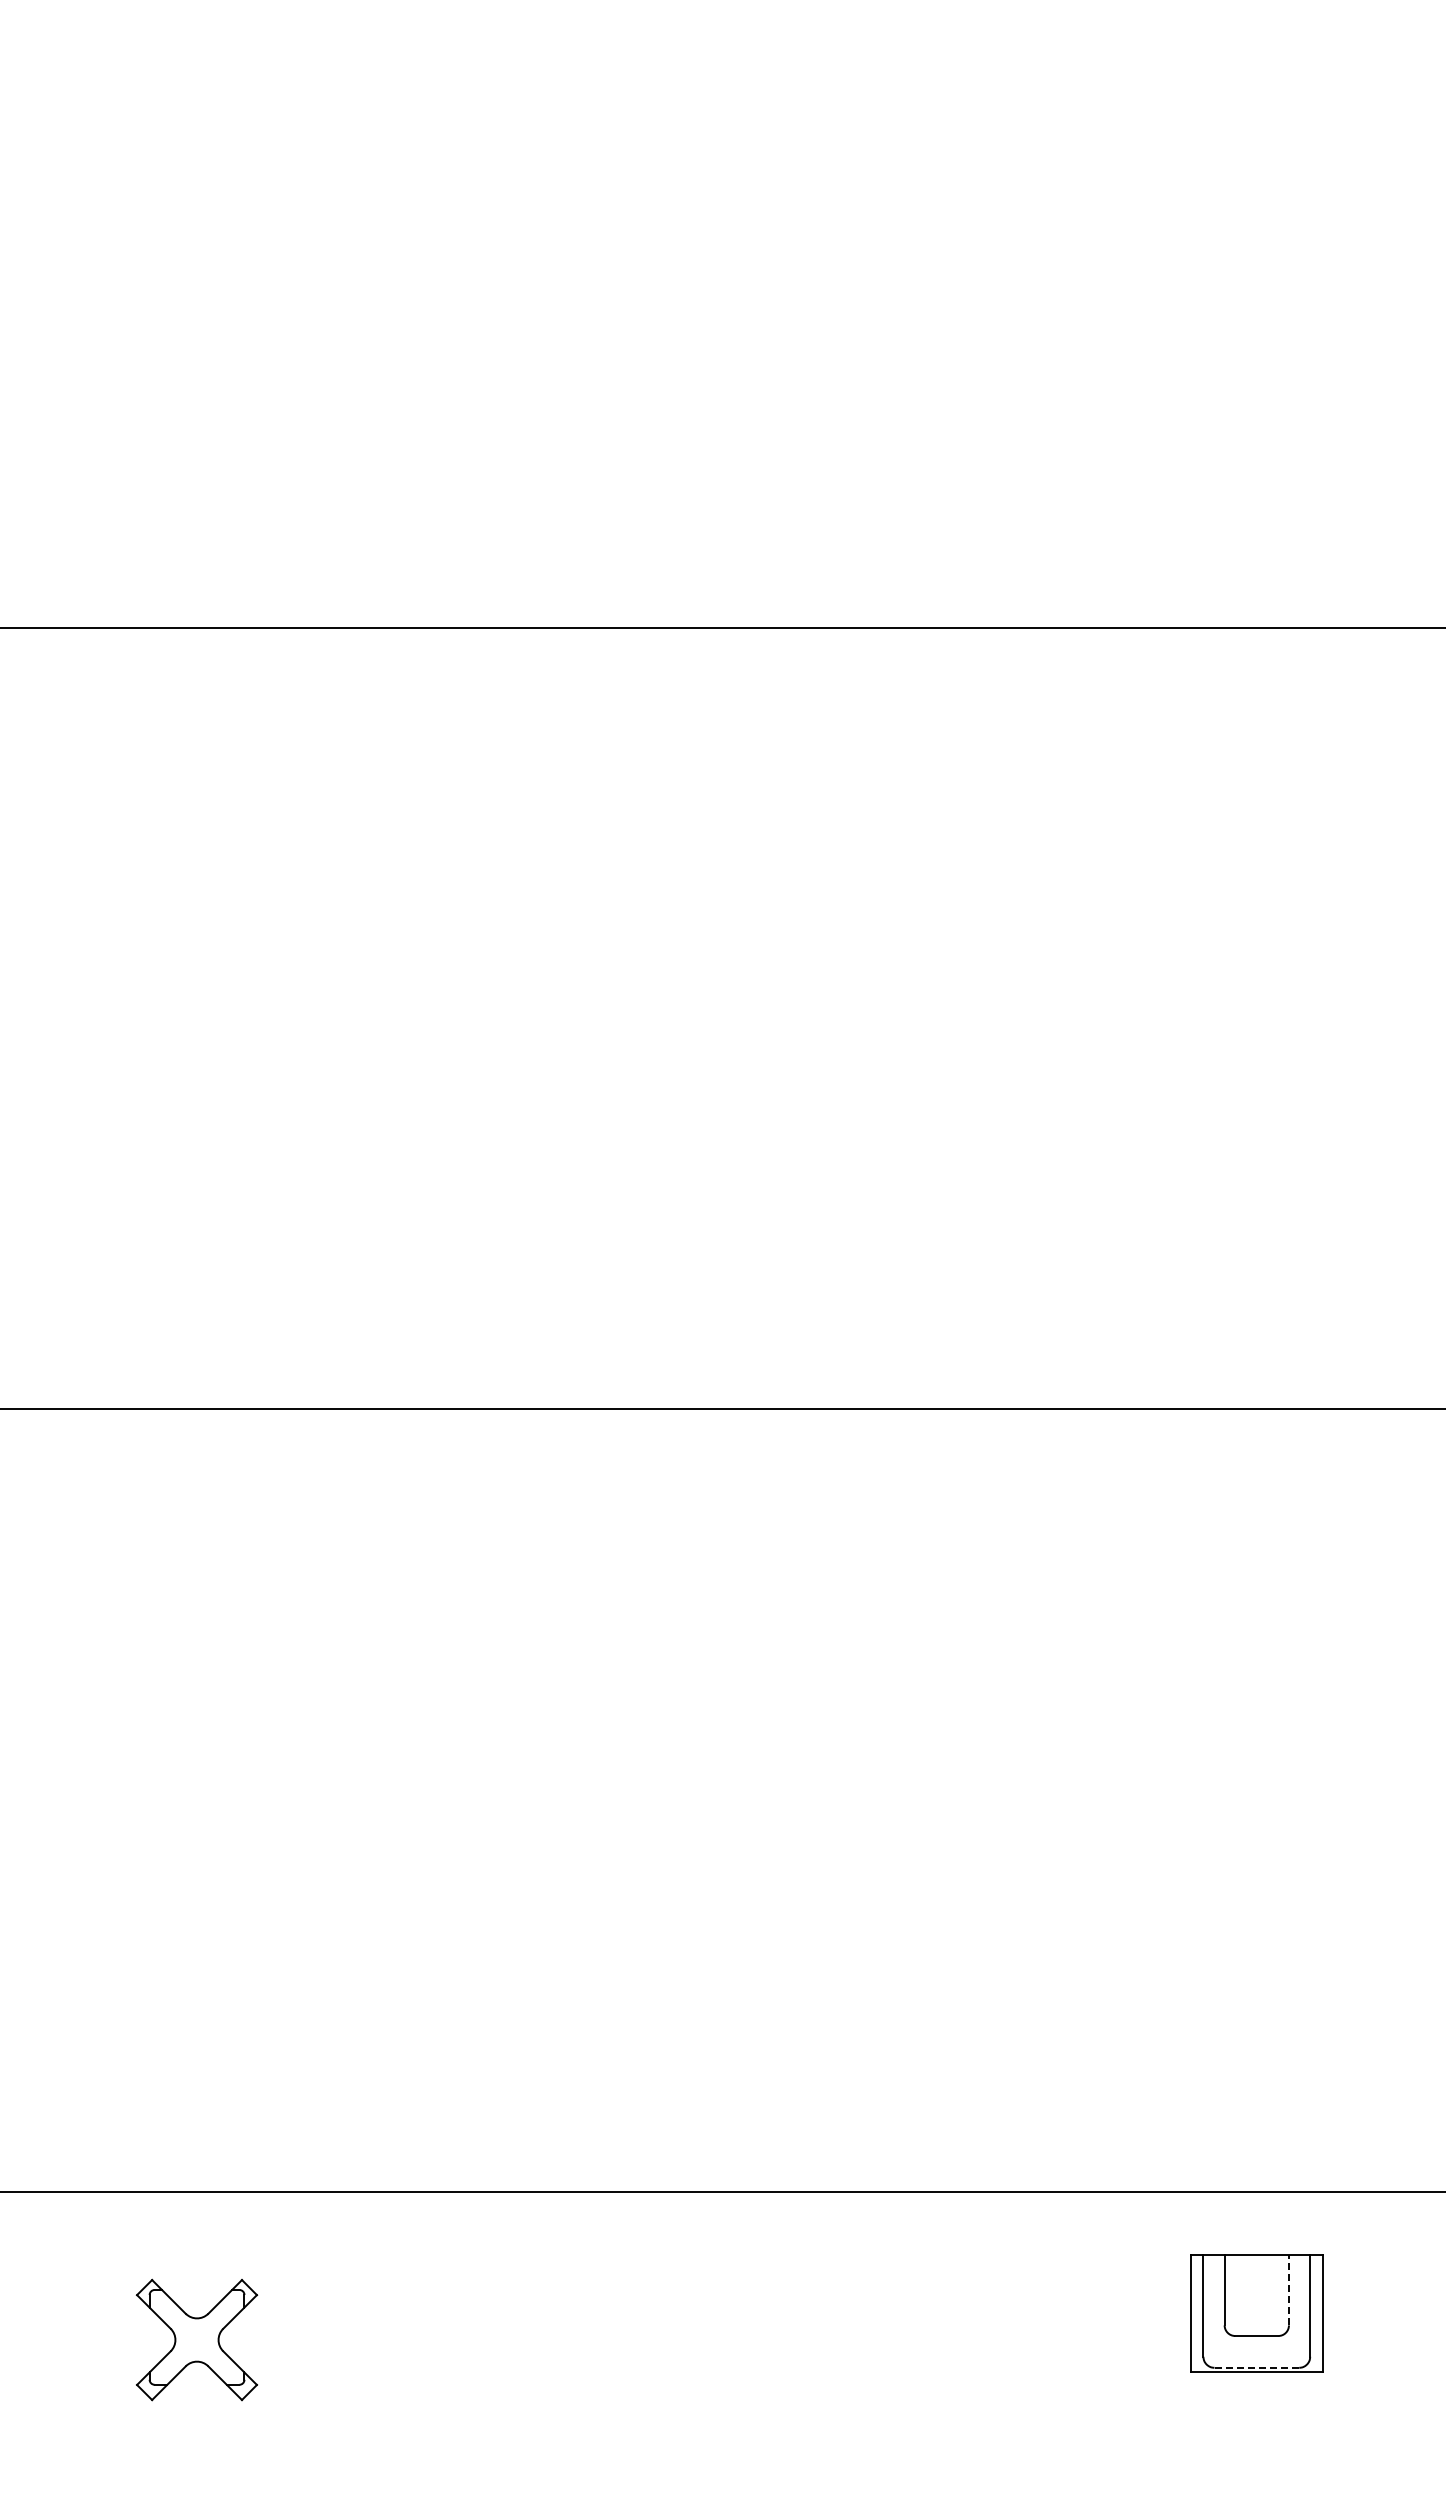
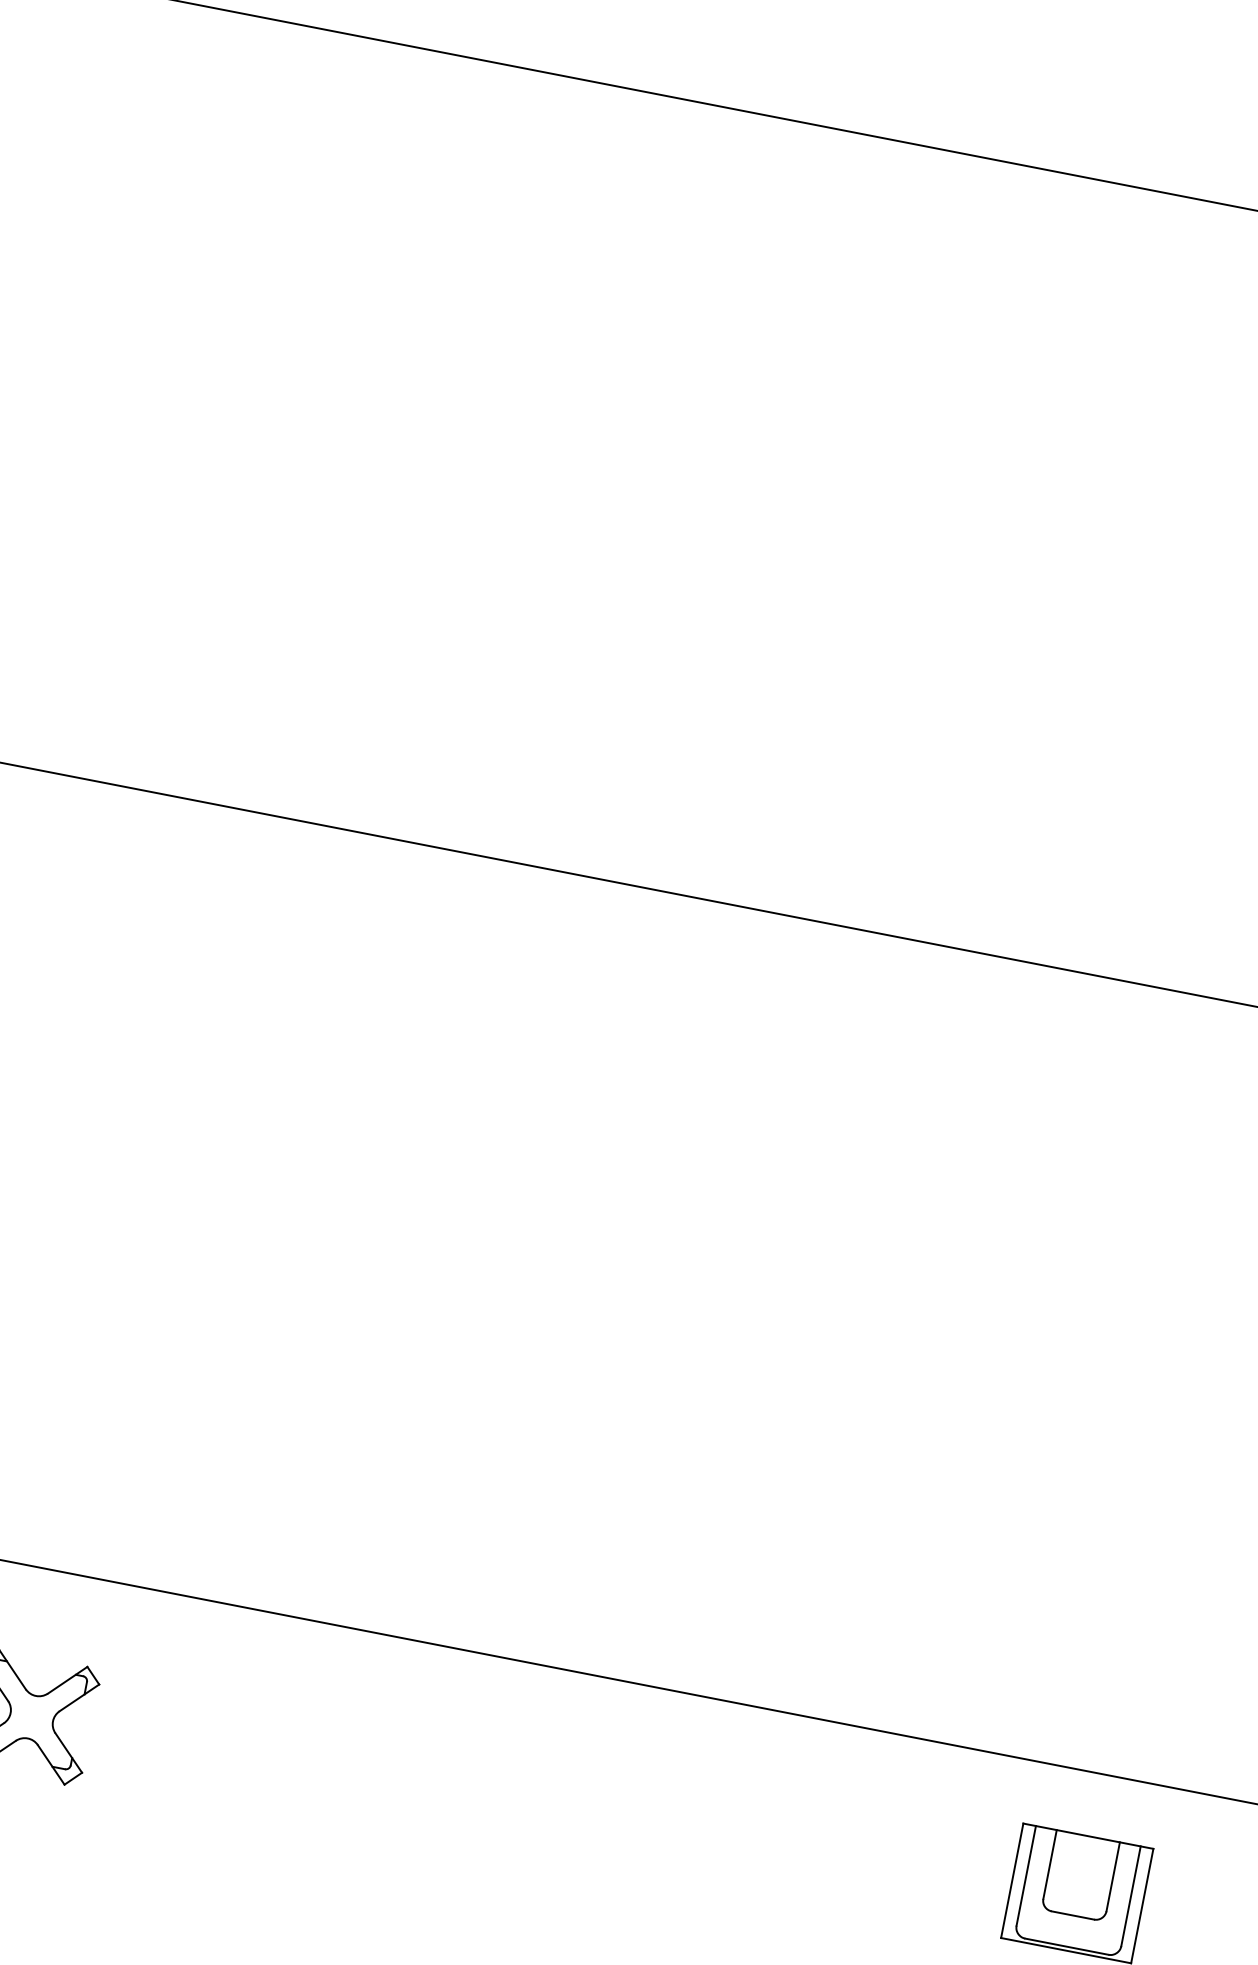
line: (1288, 2289) -> (1112, 1875), dashed -> solid
line: (1256, 2367) -> (1066, 1946), dashed -> solid

